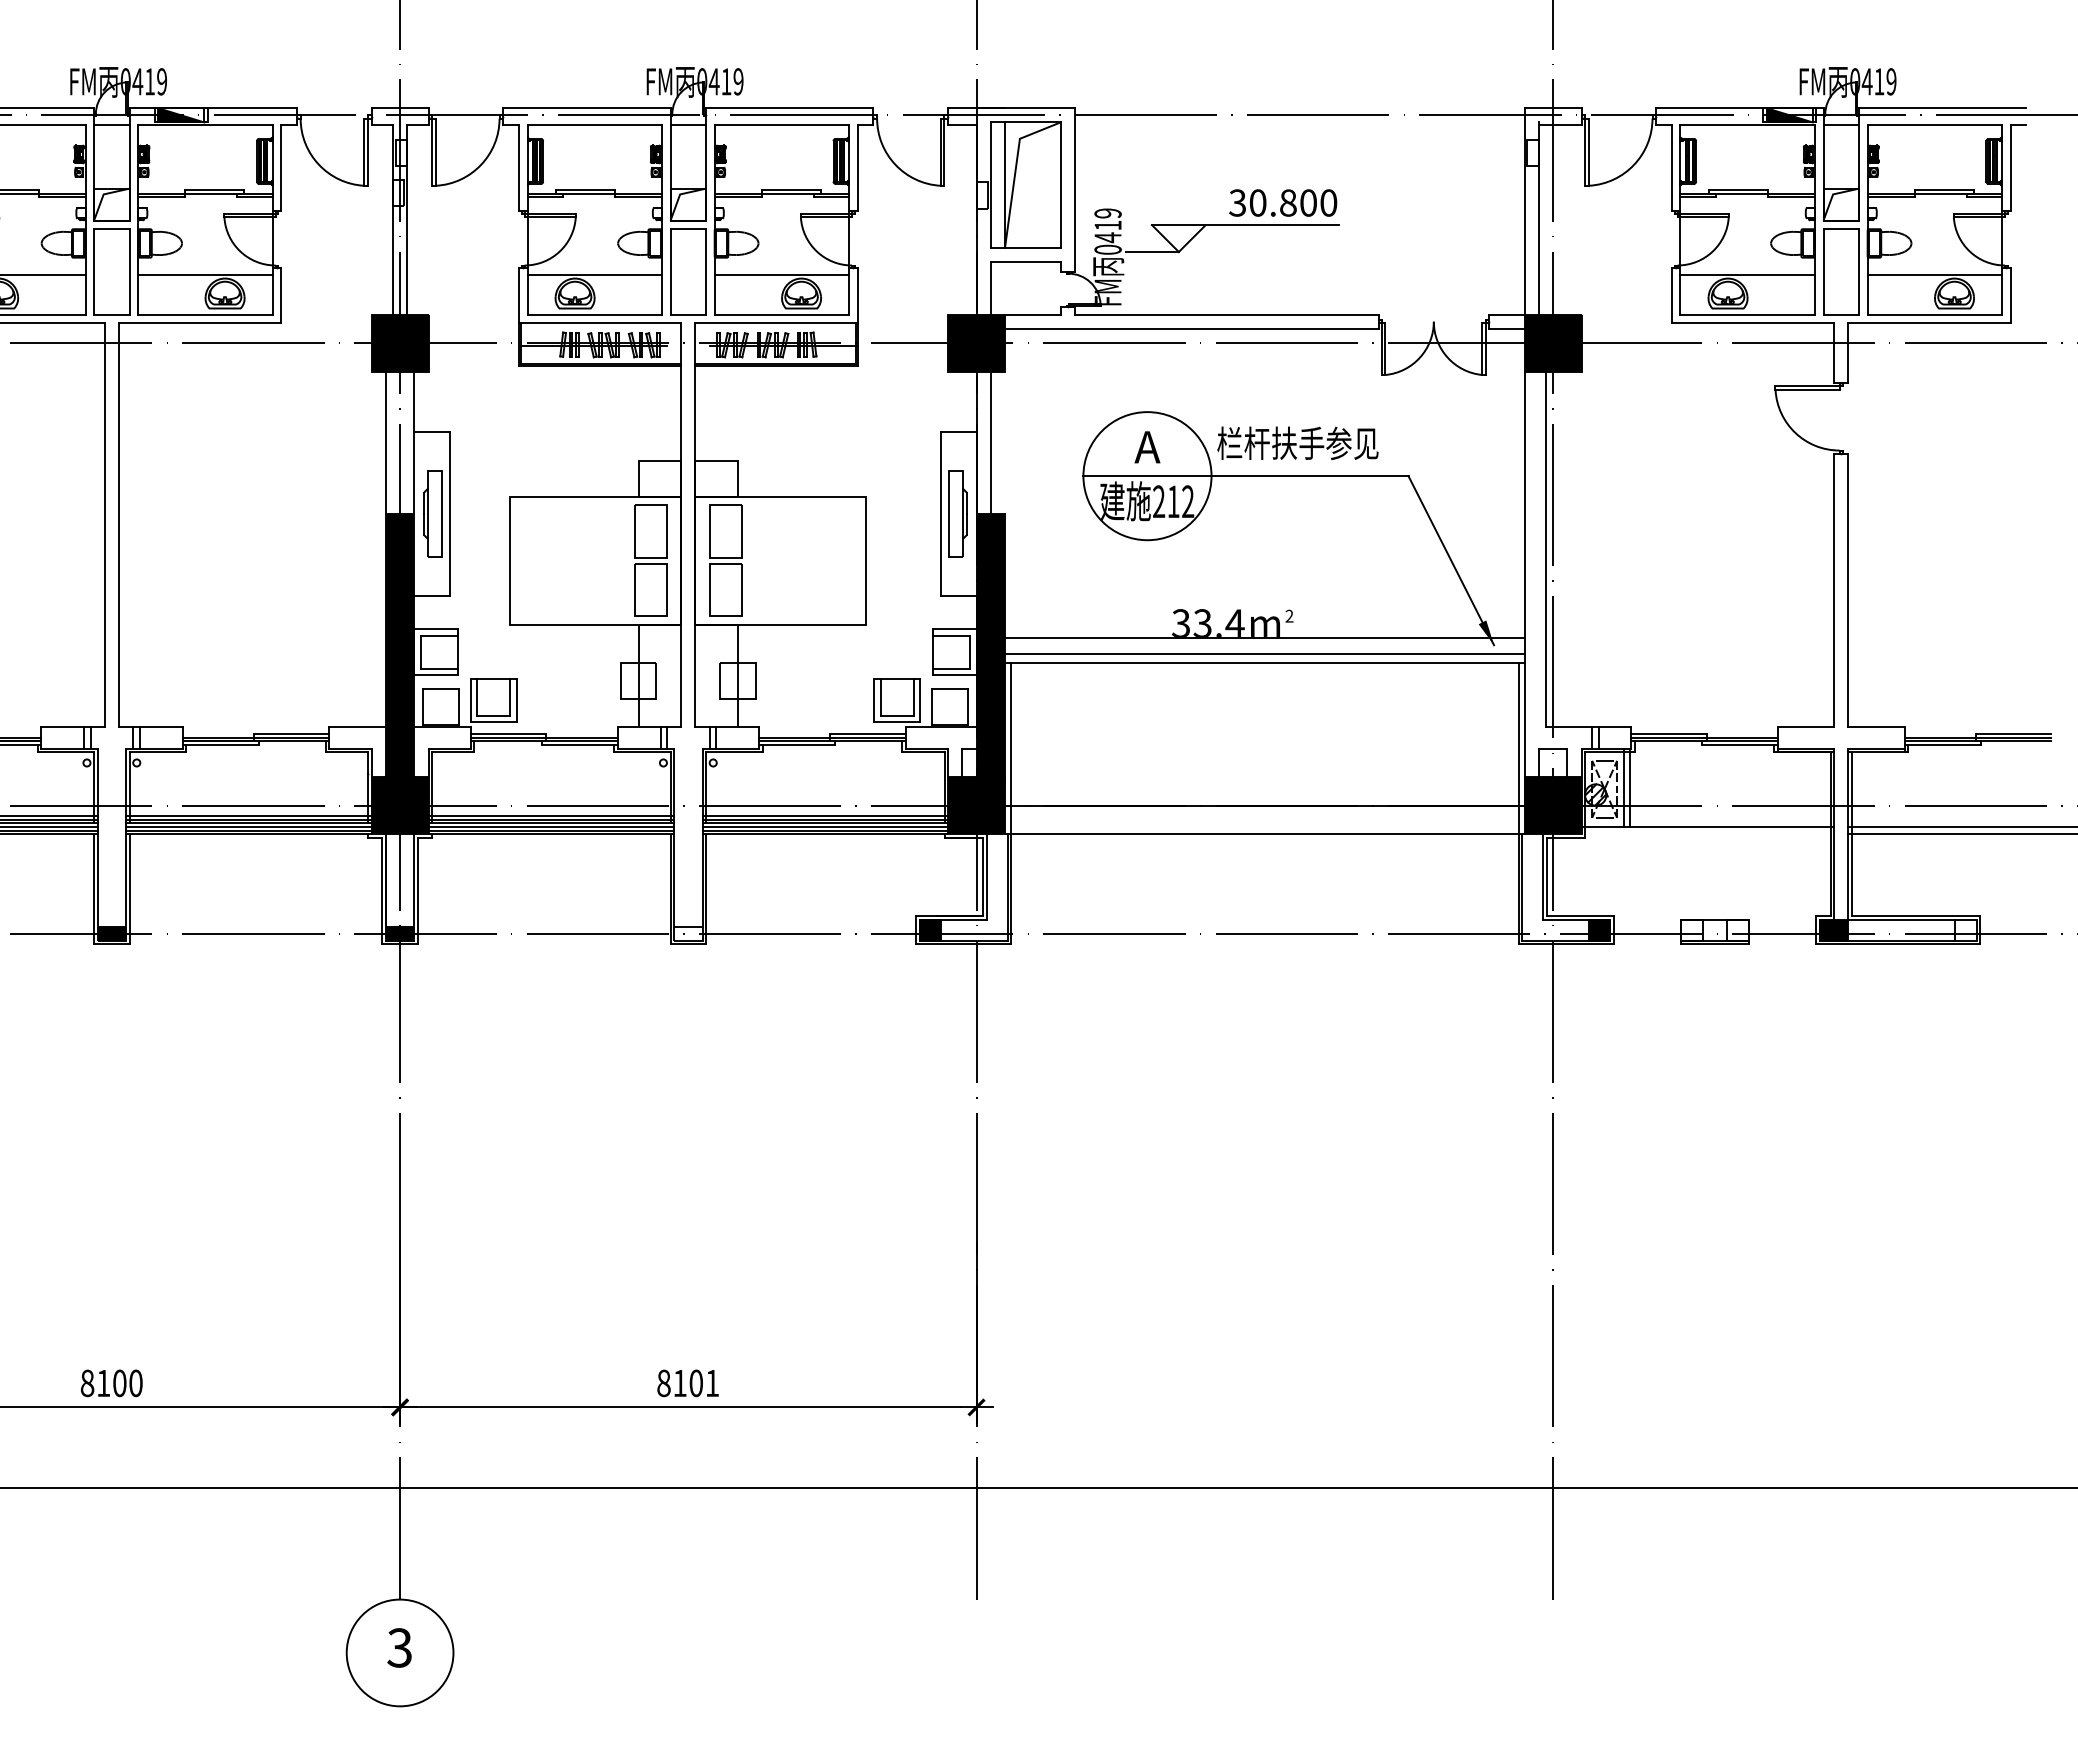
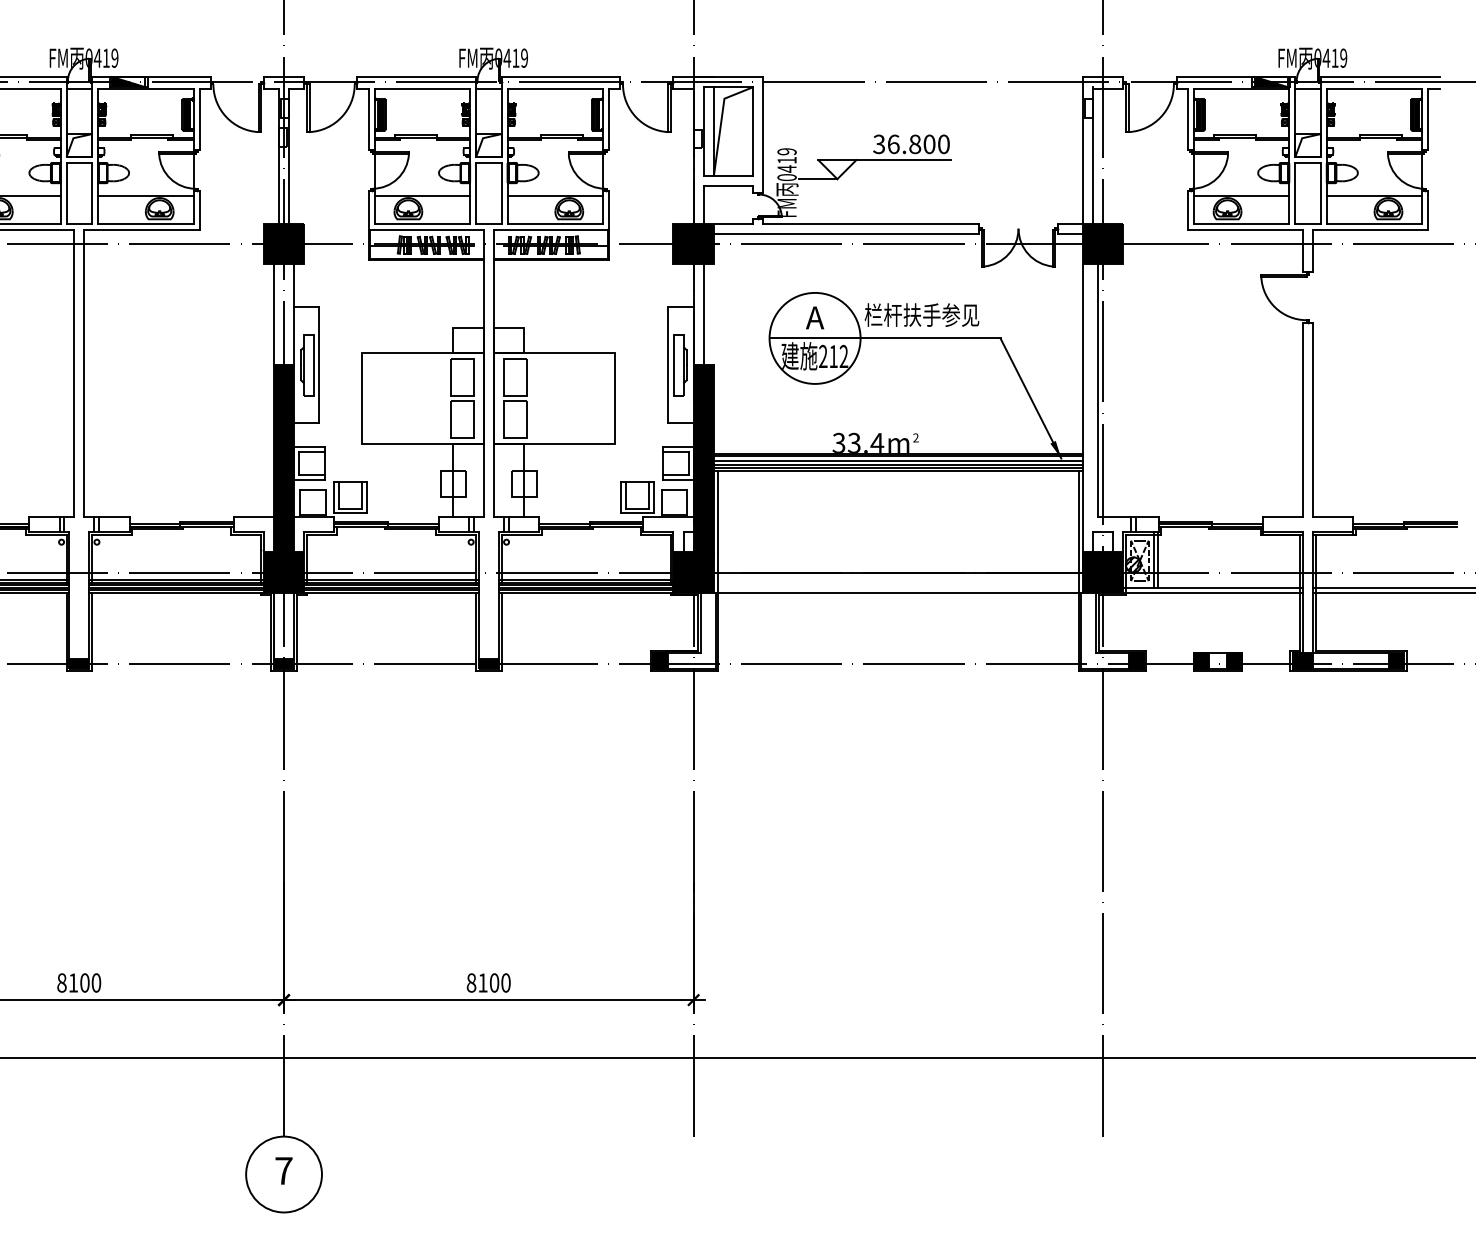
text: (1257, 202) -> (893, 143), 30.800 -> 36.800
line: (1264, 641) -> (898, 455), added
line: (1264, 649) -> (898, 461), added
line: (1264, 658) -> (898, 467), added
line: (1707, 834) -> (1212, 593), added
fill: (1691, 929) -> (1201, 660), added
fill: (1737, 929) -> (1234, 660), added
fill: (1965, 929) -> (1396, 660), added
fill: (688, 933) -> (488, 663), added
text: (712, 1383) -> (506, 983), 8101 -> 8100
text: (399, 1647) -> (283, 1170), 3 -> 7

